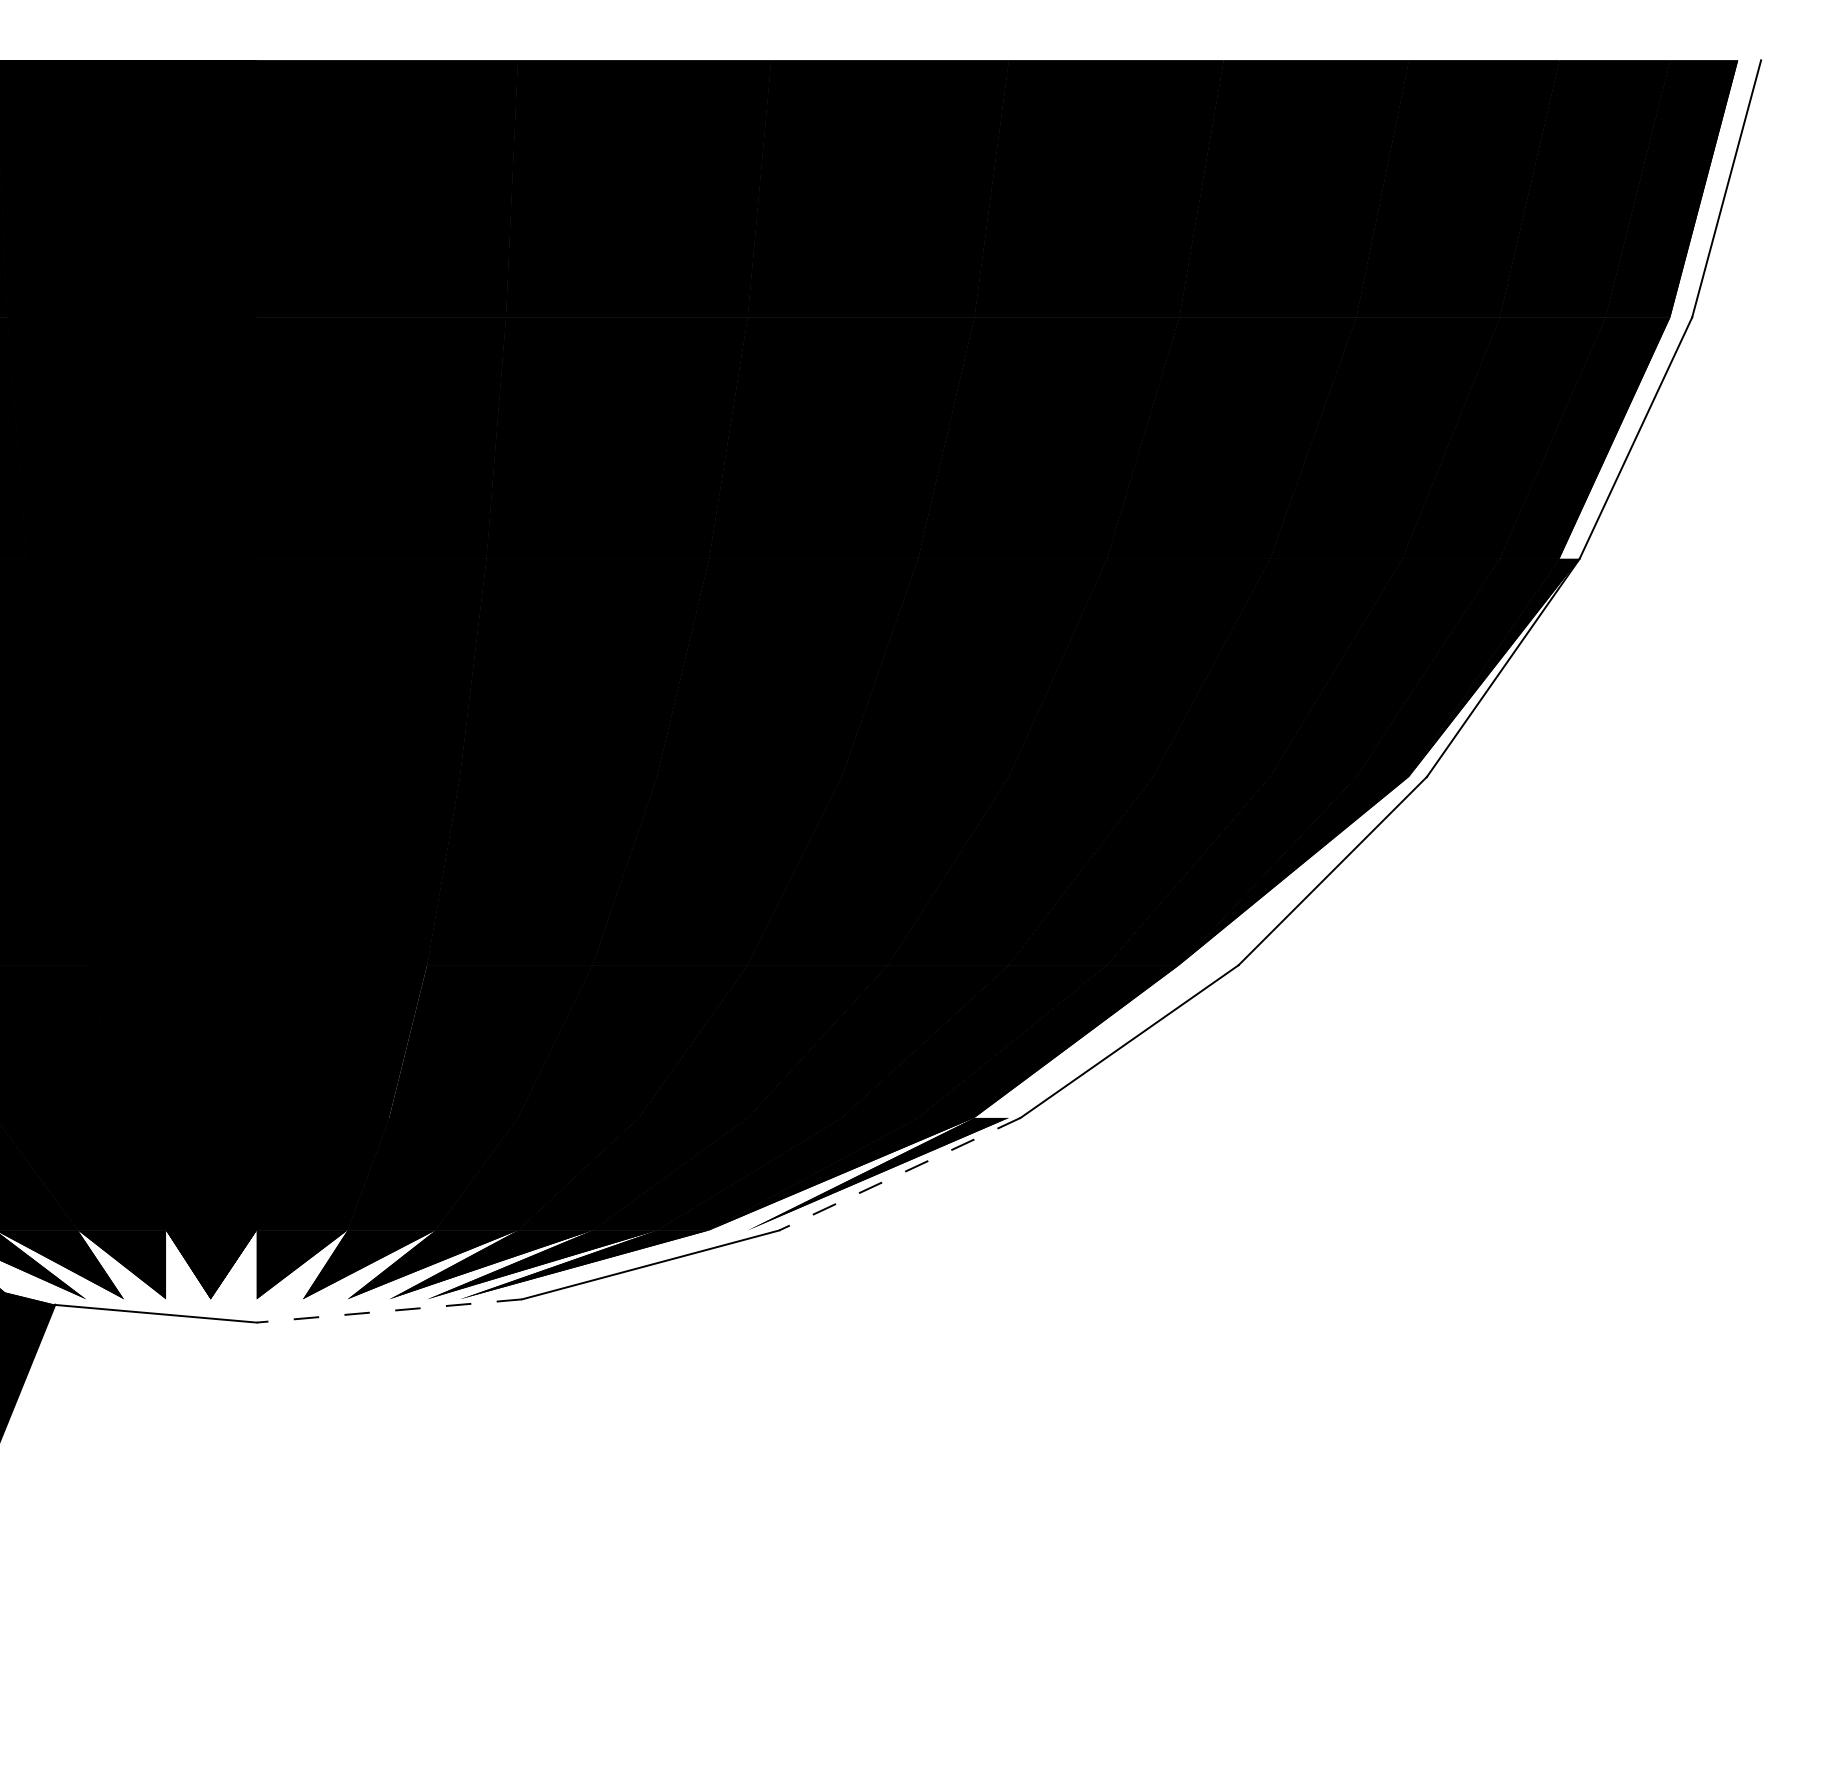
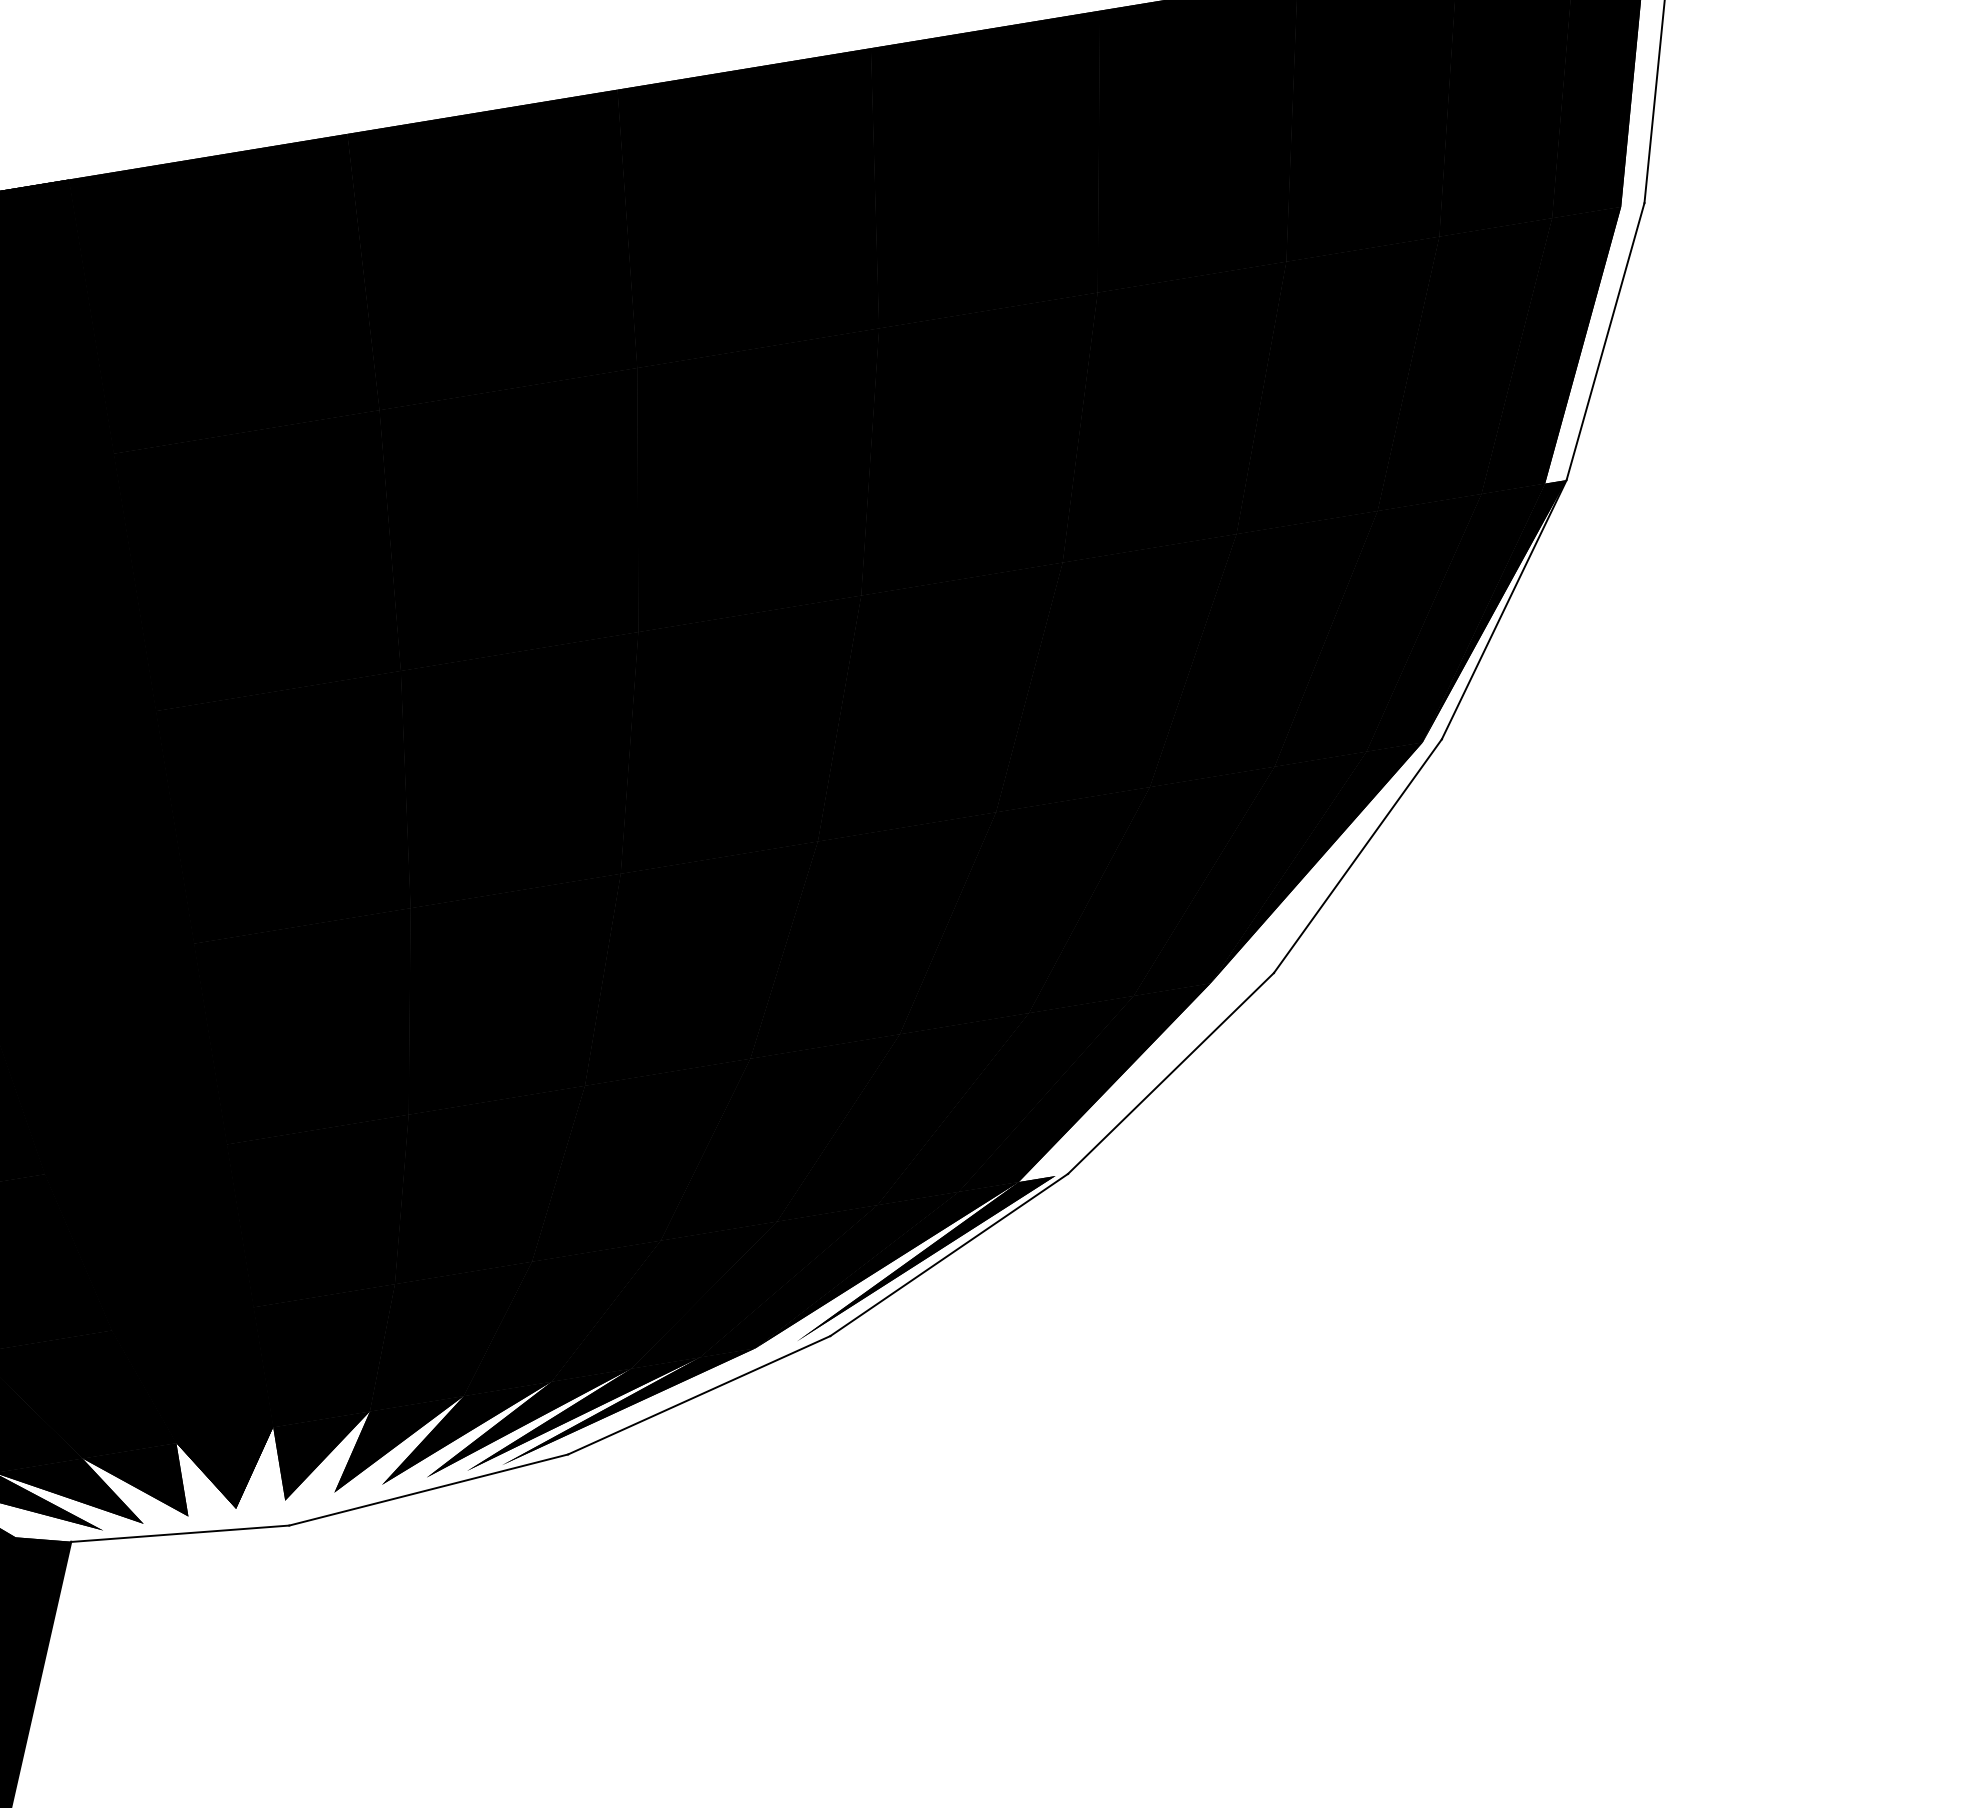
line: (899, 1174) -> (948, 1255), dashed -> solid
line: (388, 1311) -> (427, 1490), dashed -> solid

